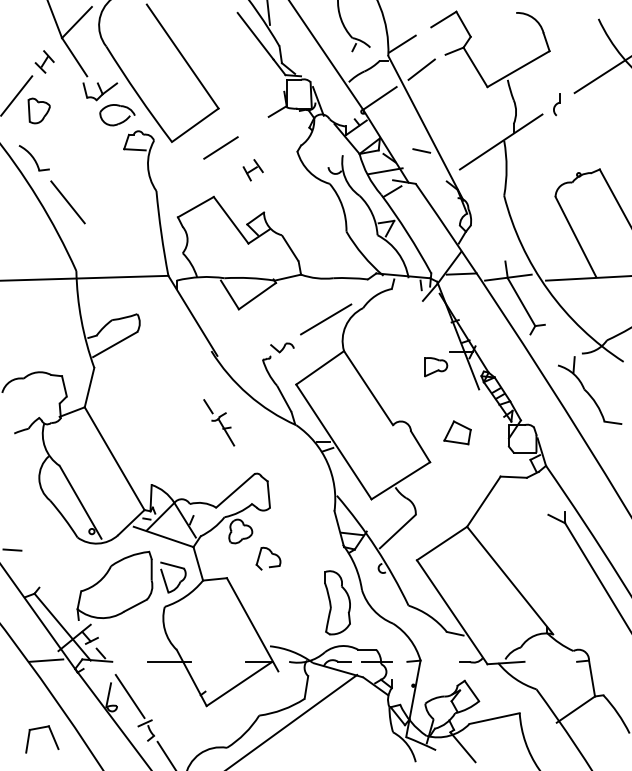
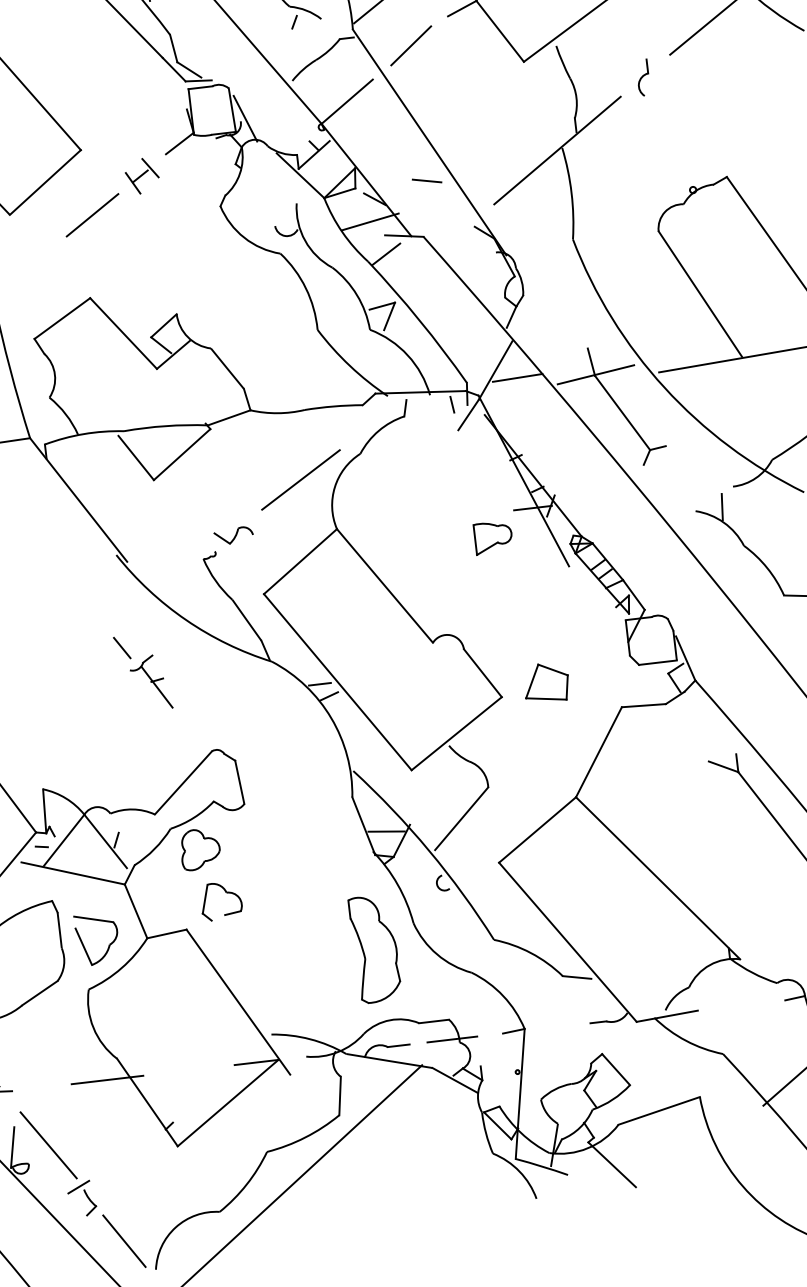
part: (252, 170) -> (141, 176), moved
part: (457, 432) -> (546, 682), moved
part: (268, 558) -> (221, 900), moved

